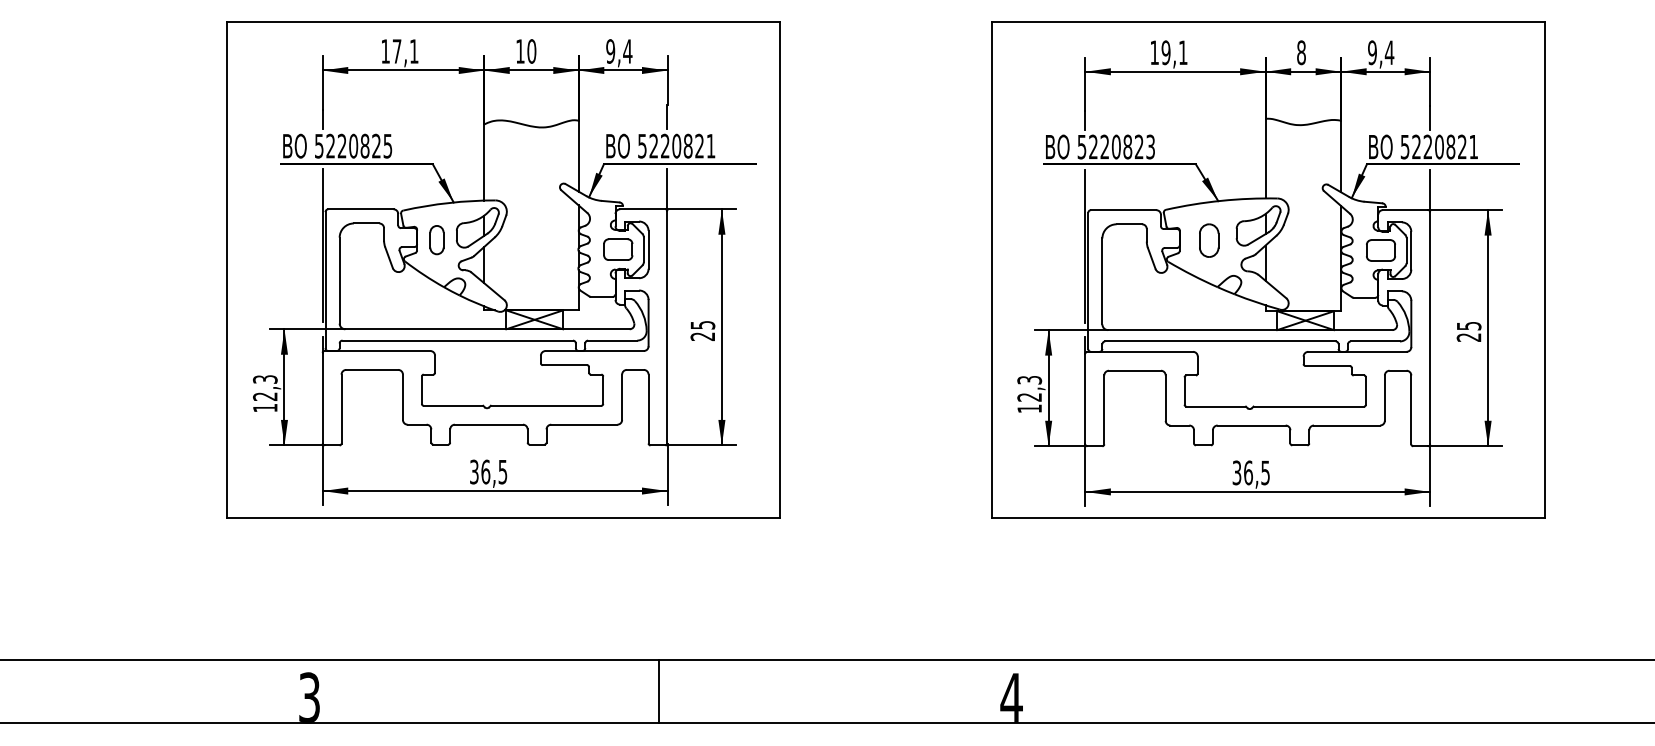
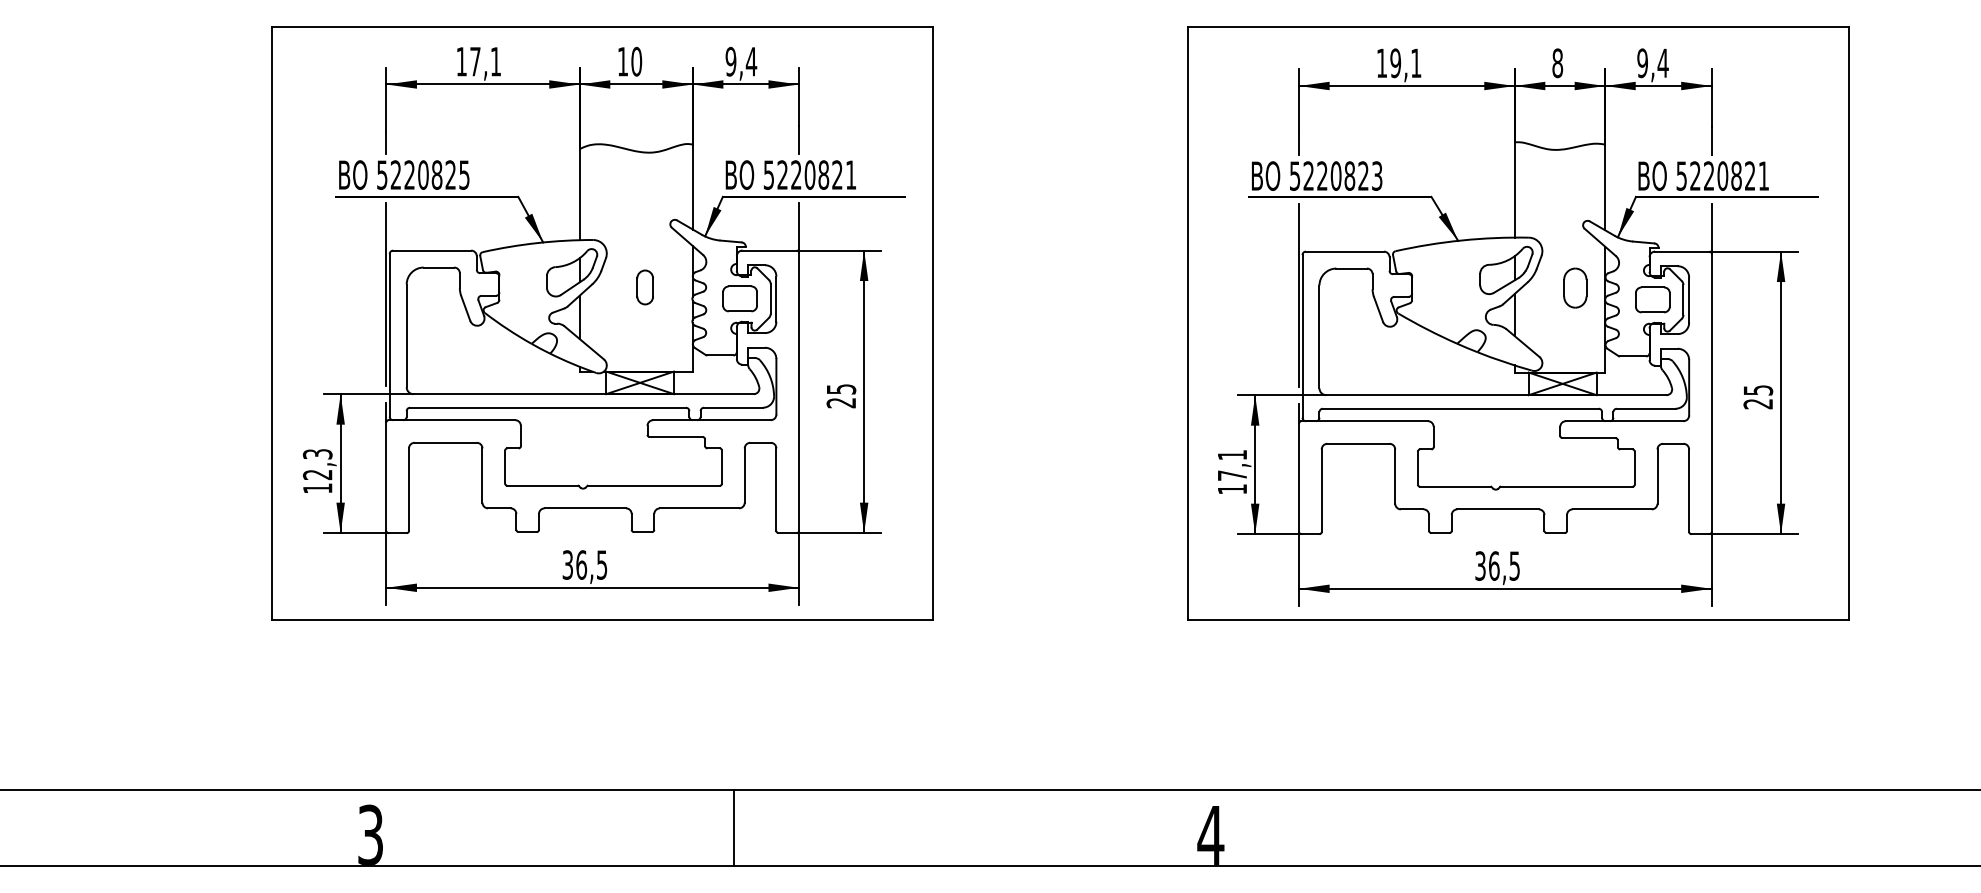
part: (436, 240) -> (644, 287), moved
part: (1209, 240) -> (1575, 287), moved
text: (1029, 388) -> (1232, 465), 12,3 -> 17,1
line: (659, 691) -> (734, 827), moved

